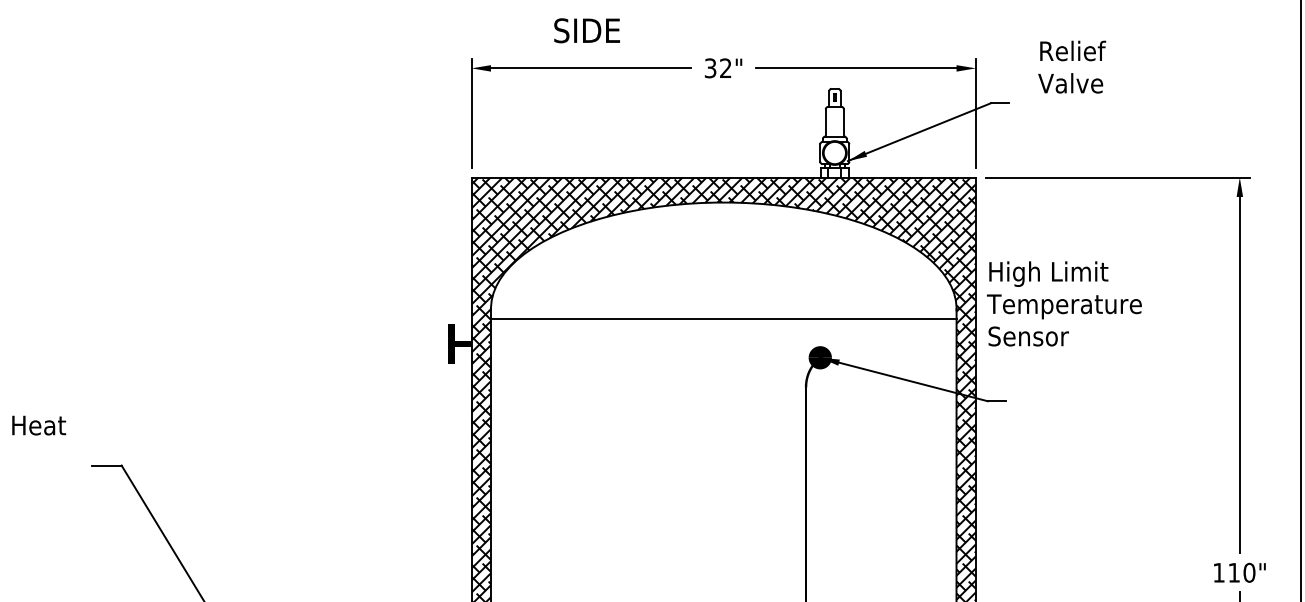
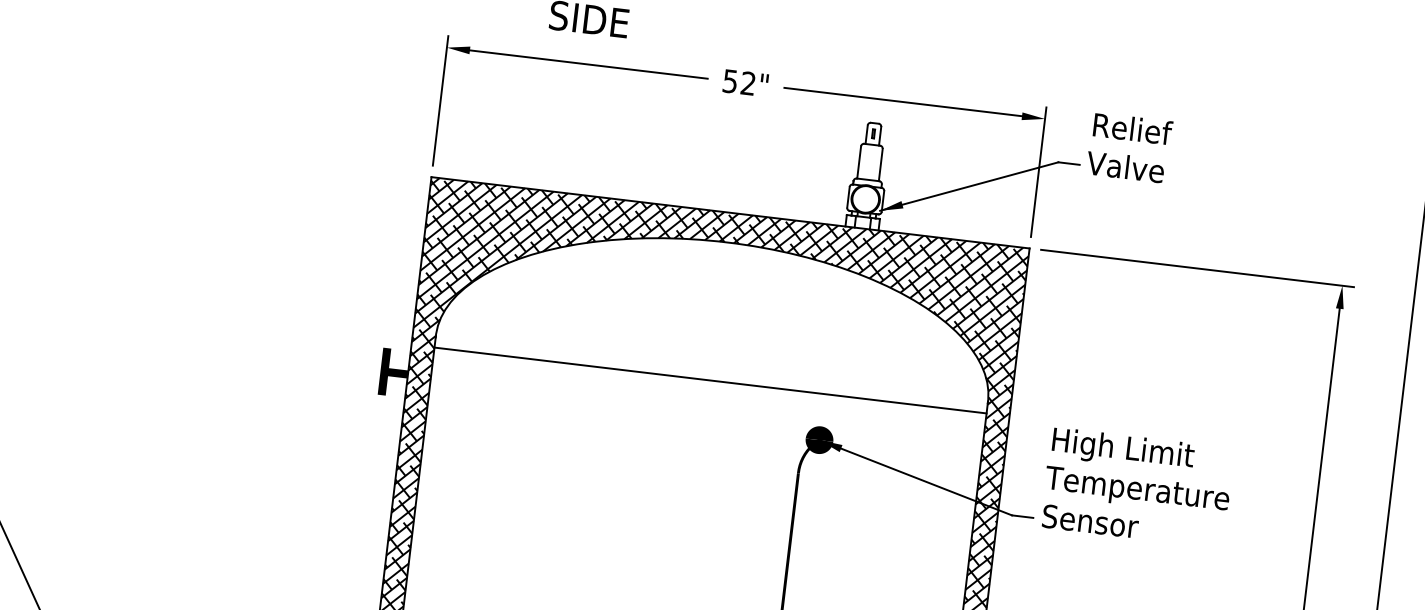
text: (1072, 66) -> (1130, 147), moved
text: (710, 67) -> (730, 80), 32" -> 52"
text: (1064, 303) -> (1137, 487), moved

